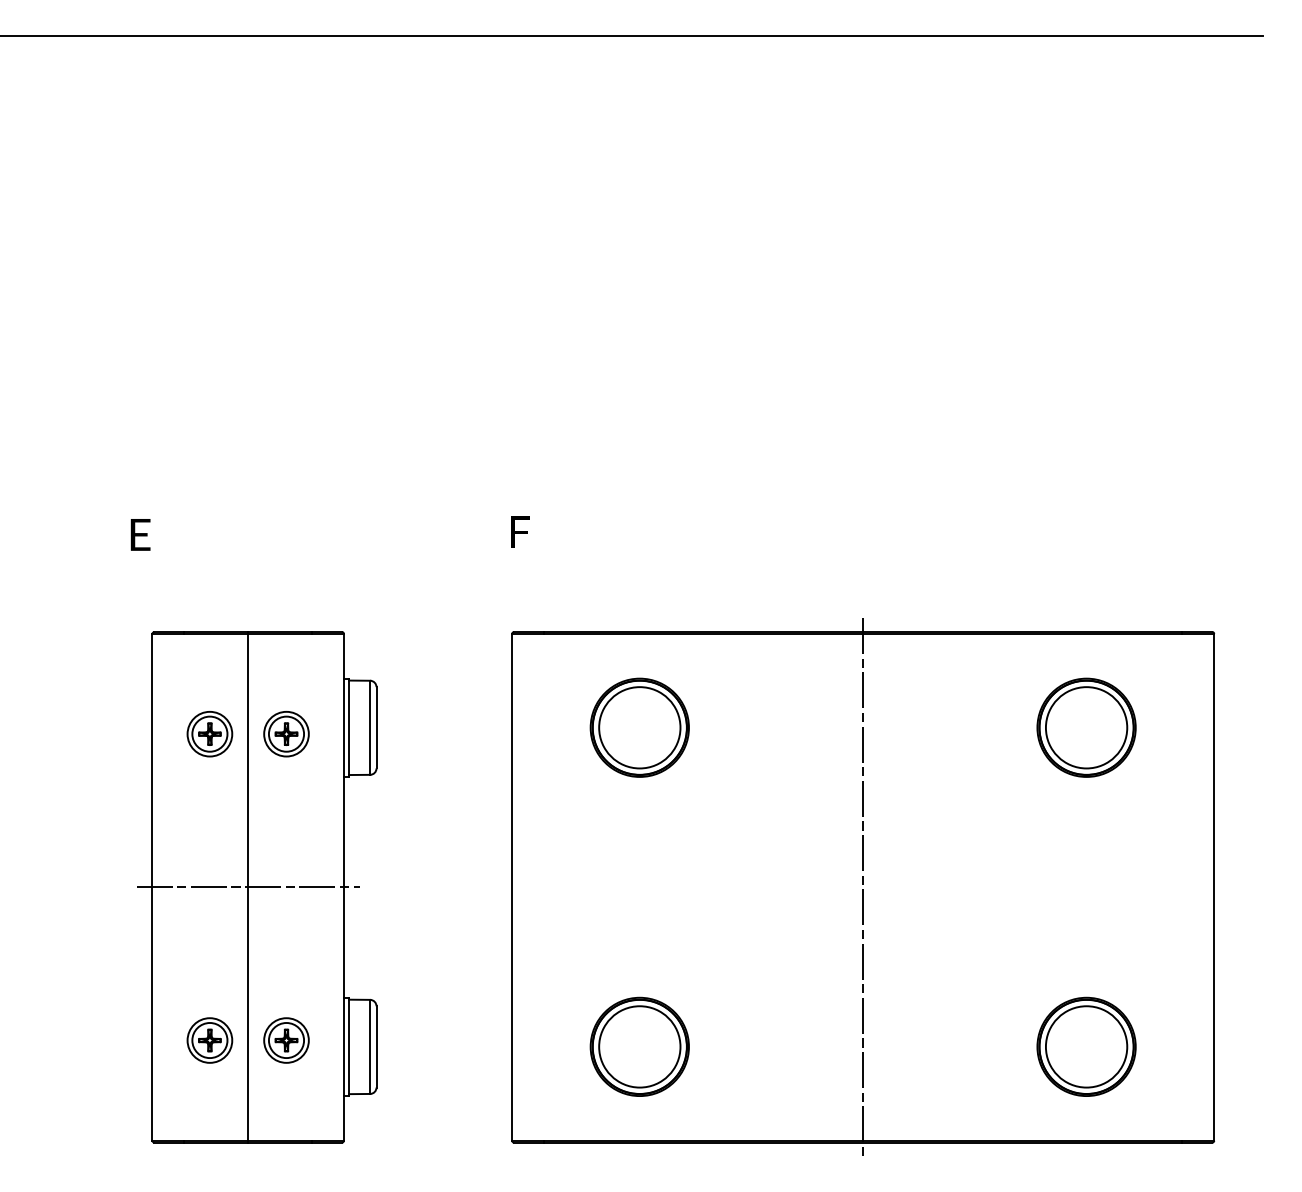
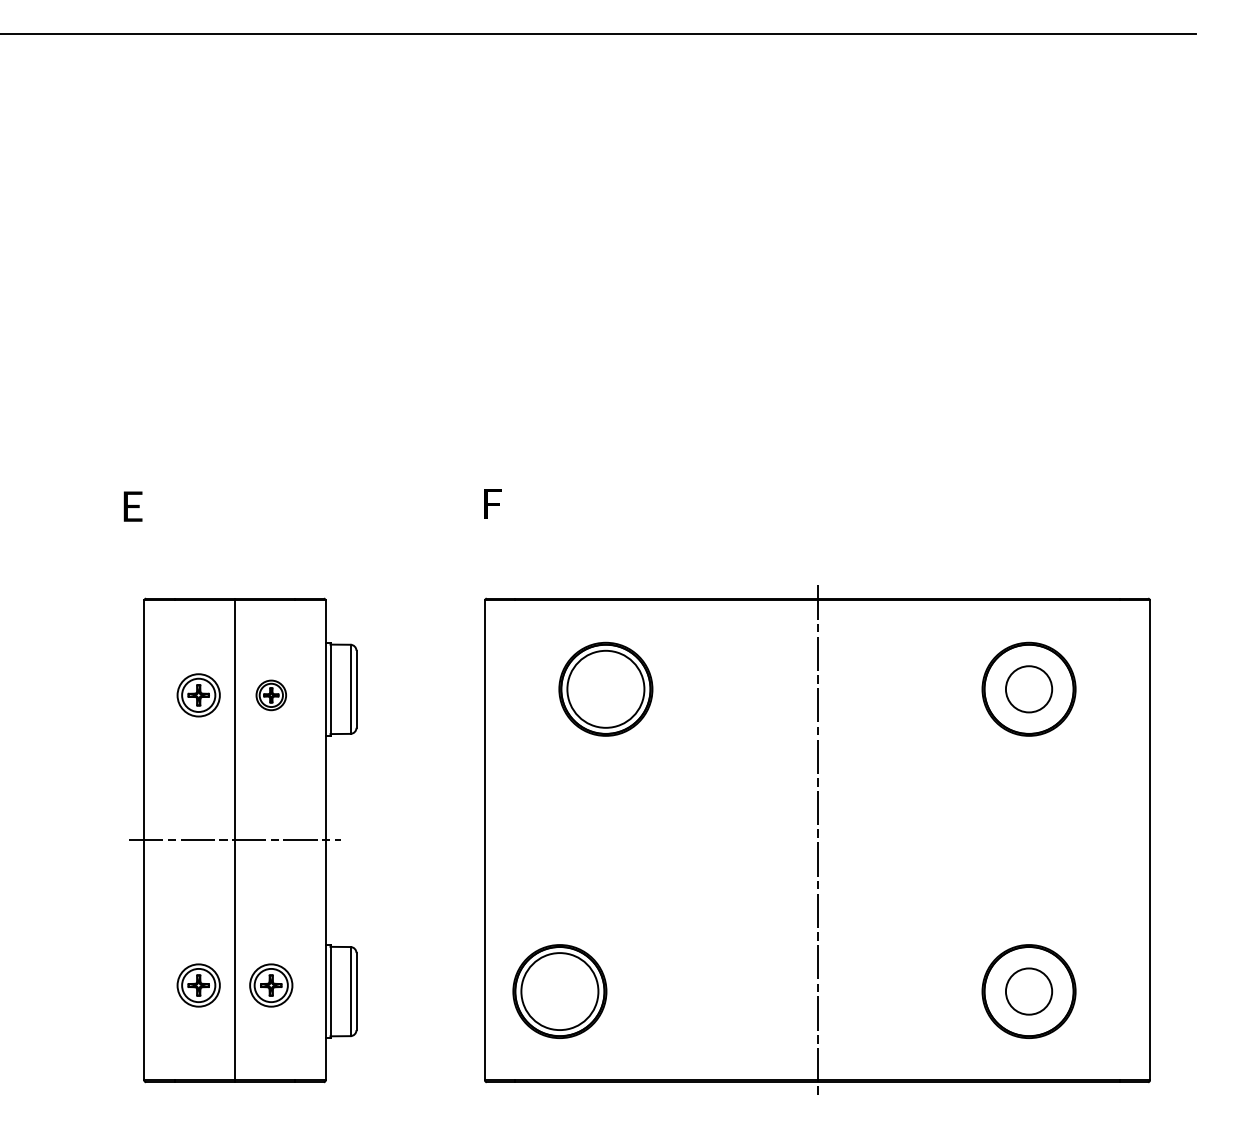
circle: (1085, 726) -> (1028, 688), size x0.6
part: (286, 734) -> (271, 695), size x0.7
part: (639, 1046) -> (559, 991), moved
circle: (1085, 1046) -> (1028, 991), size x0.6

